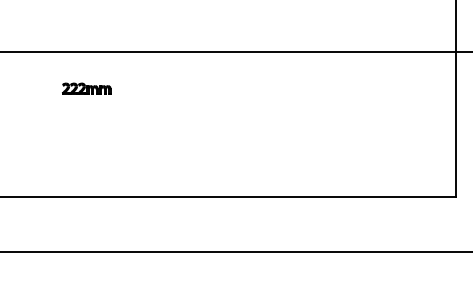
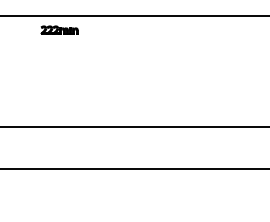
part: (86, 88) -> (59, 30), moved

